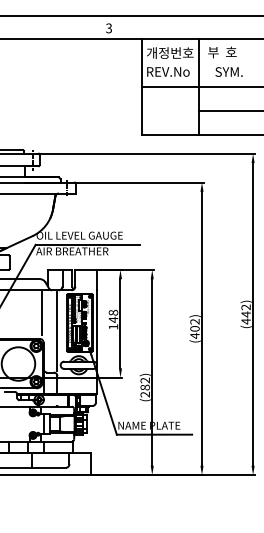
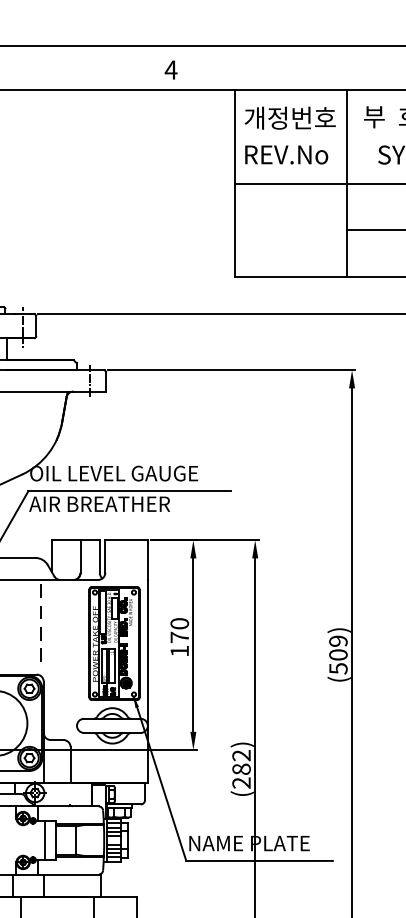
text: (108, 28) -> (170, 70), 3 -> 4
line: (42, 314) -> (41, 627), solid -> dashed
text: (113, 316) -> (179, 630), 148 -> 170
text: (194, 329) -> (337, 656), (402) -> (509)
line: (57, 331) -> (70, 660), removed

